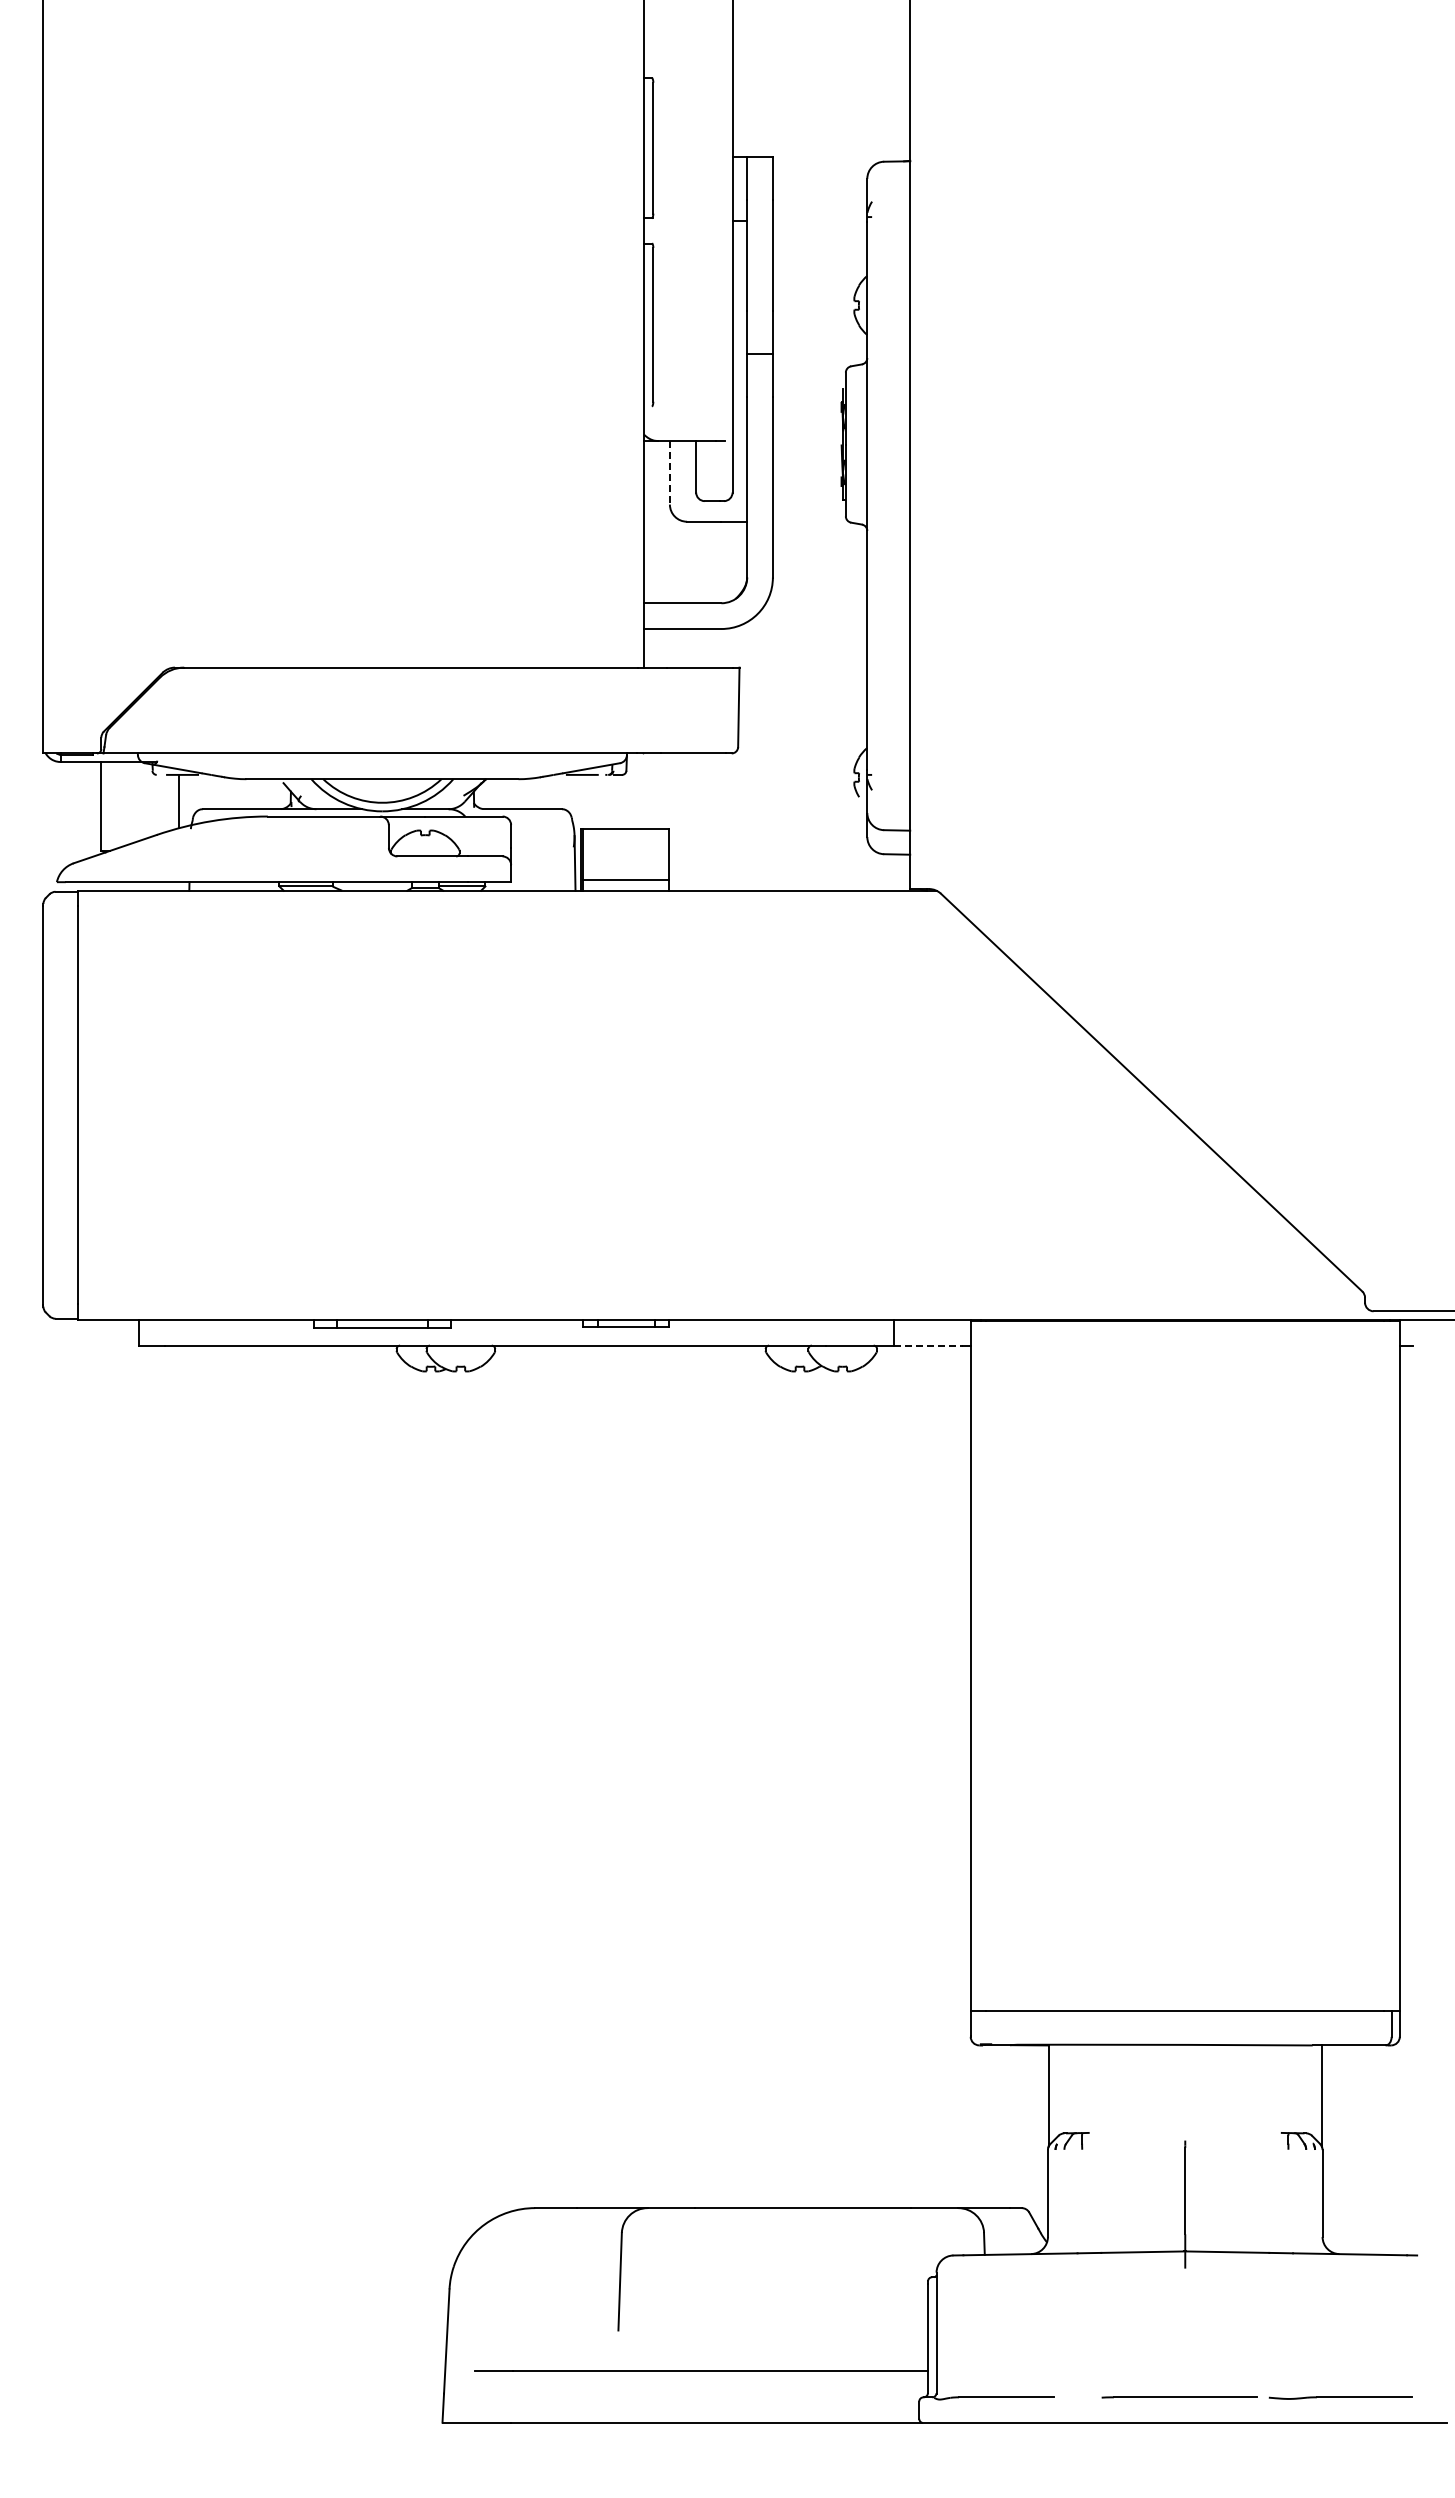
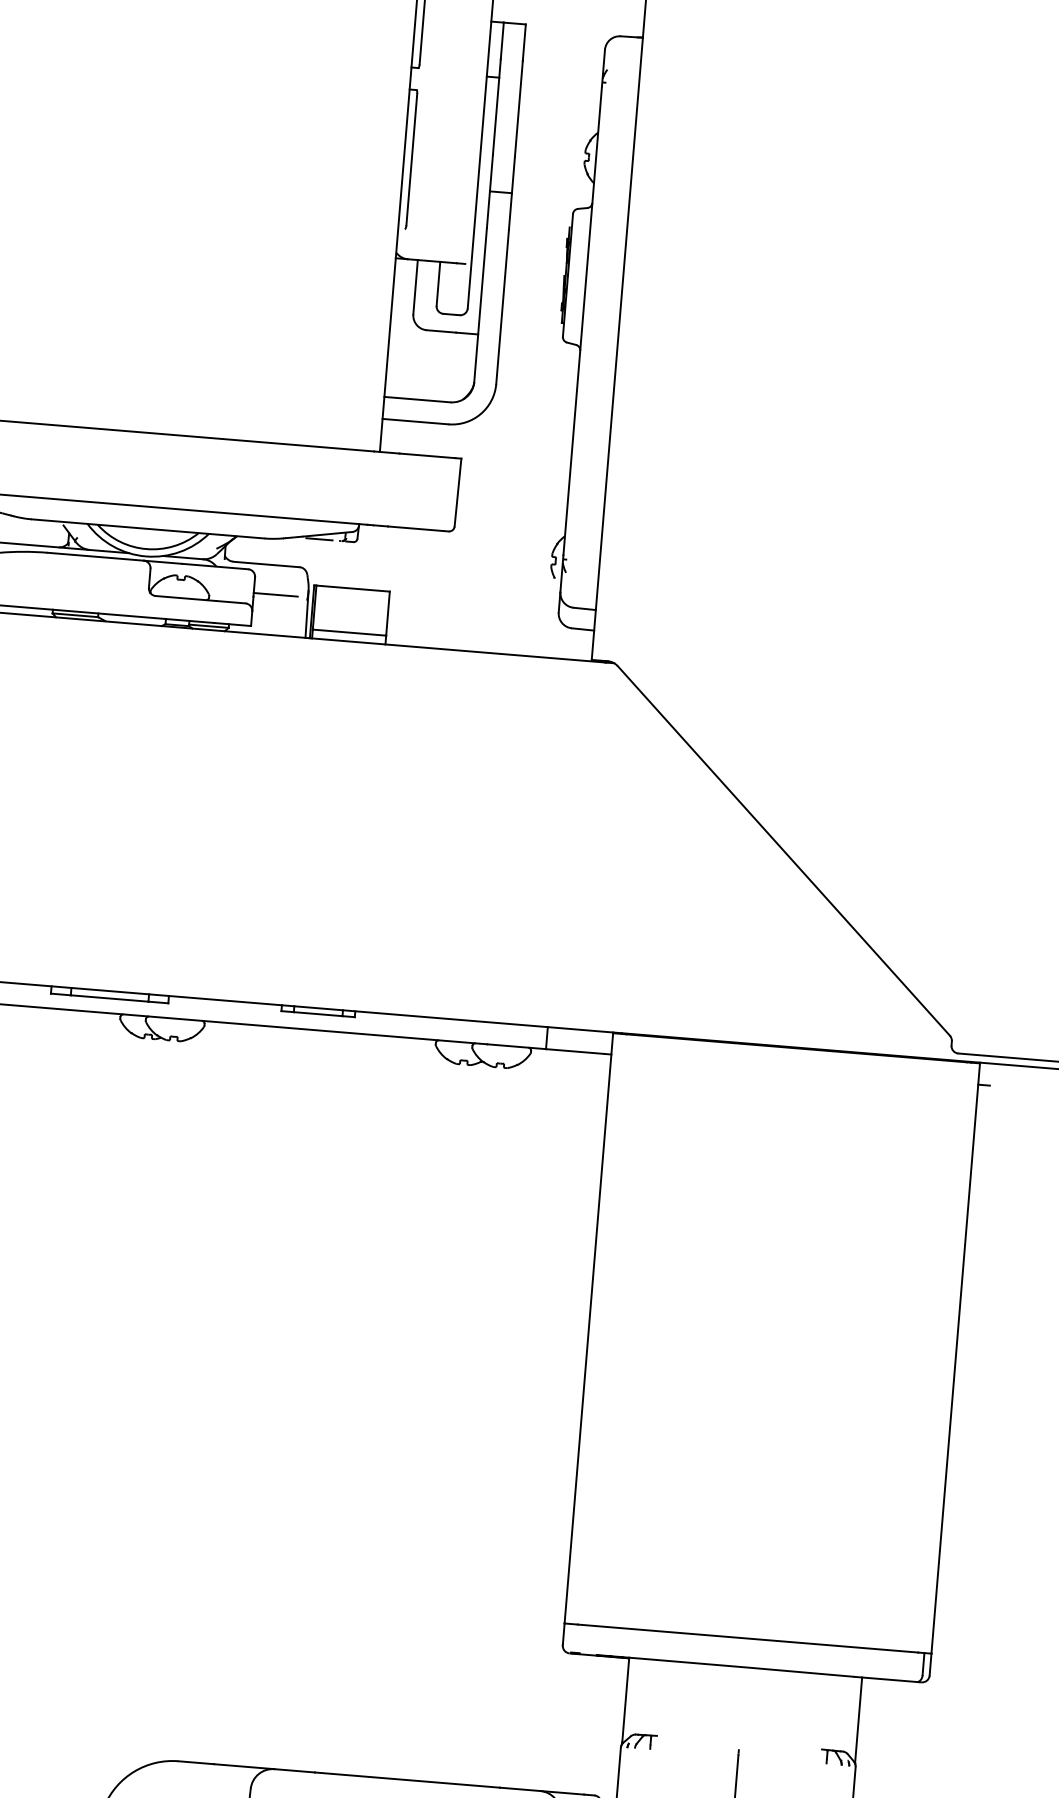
line: (669, 472) -> (415, 286), dashed -> solid
line: (536, 843) -> (275, 594), added
line: (929, 1345) -> (576, 1051), dashed -> solid

